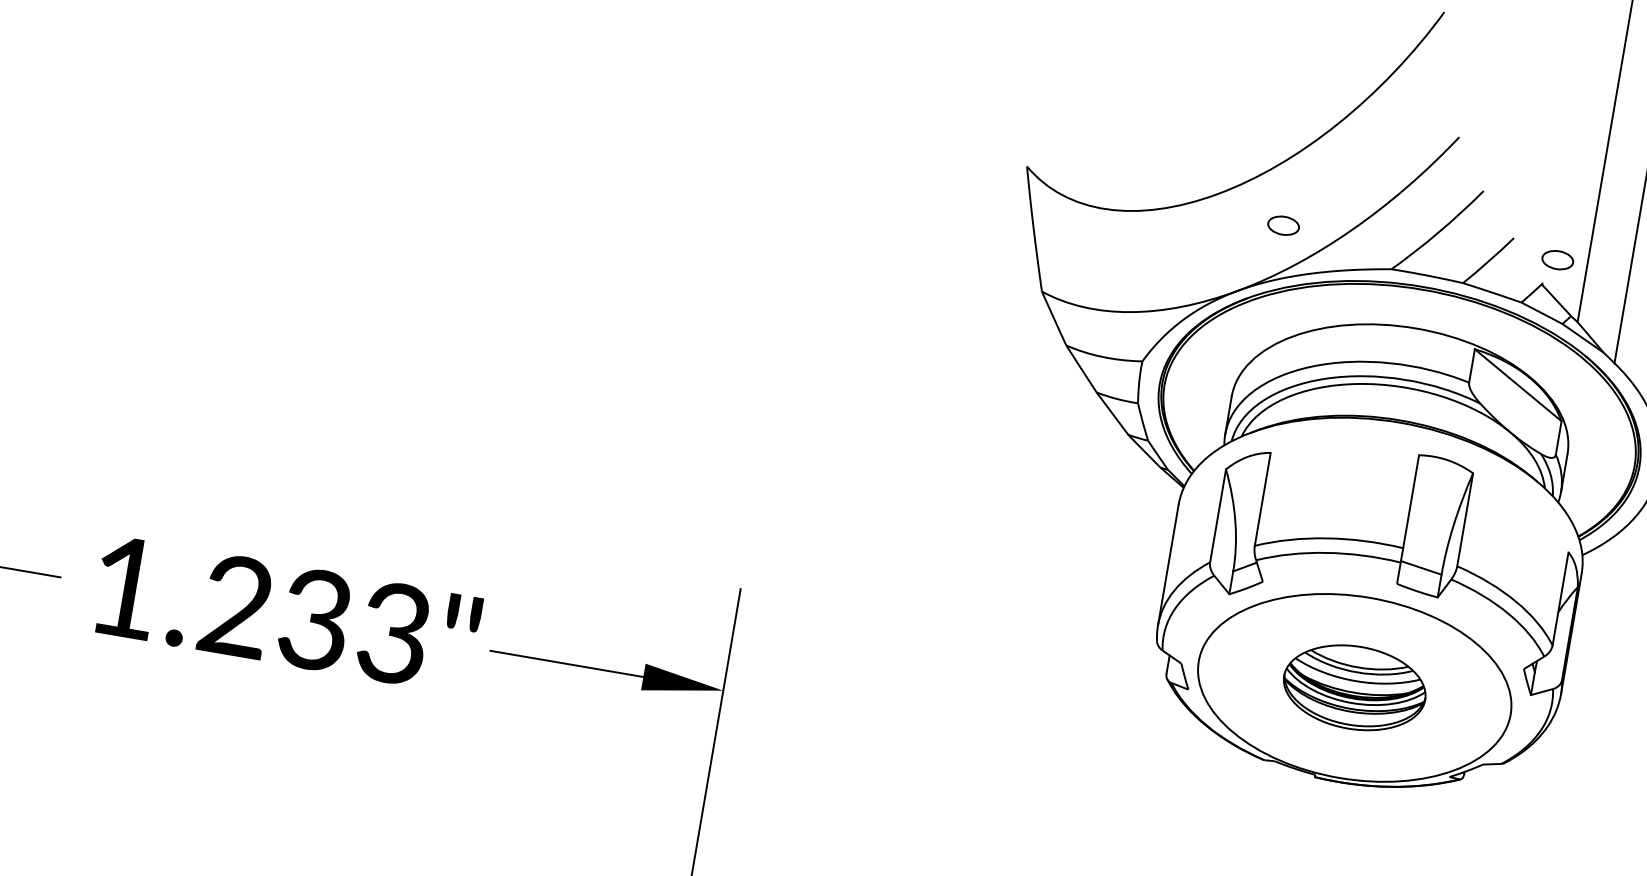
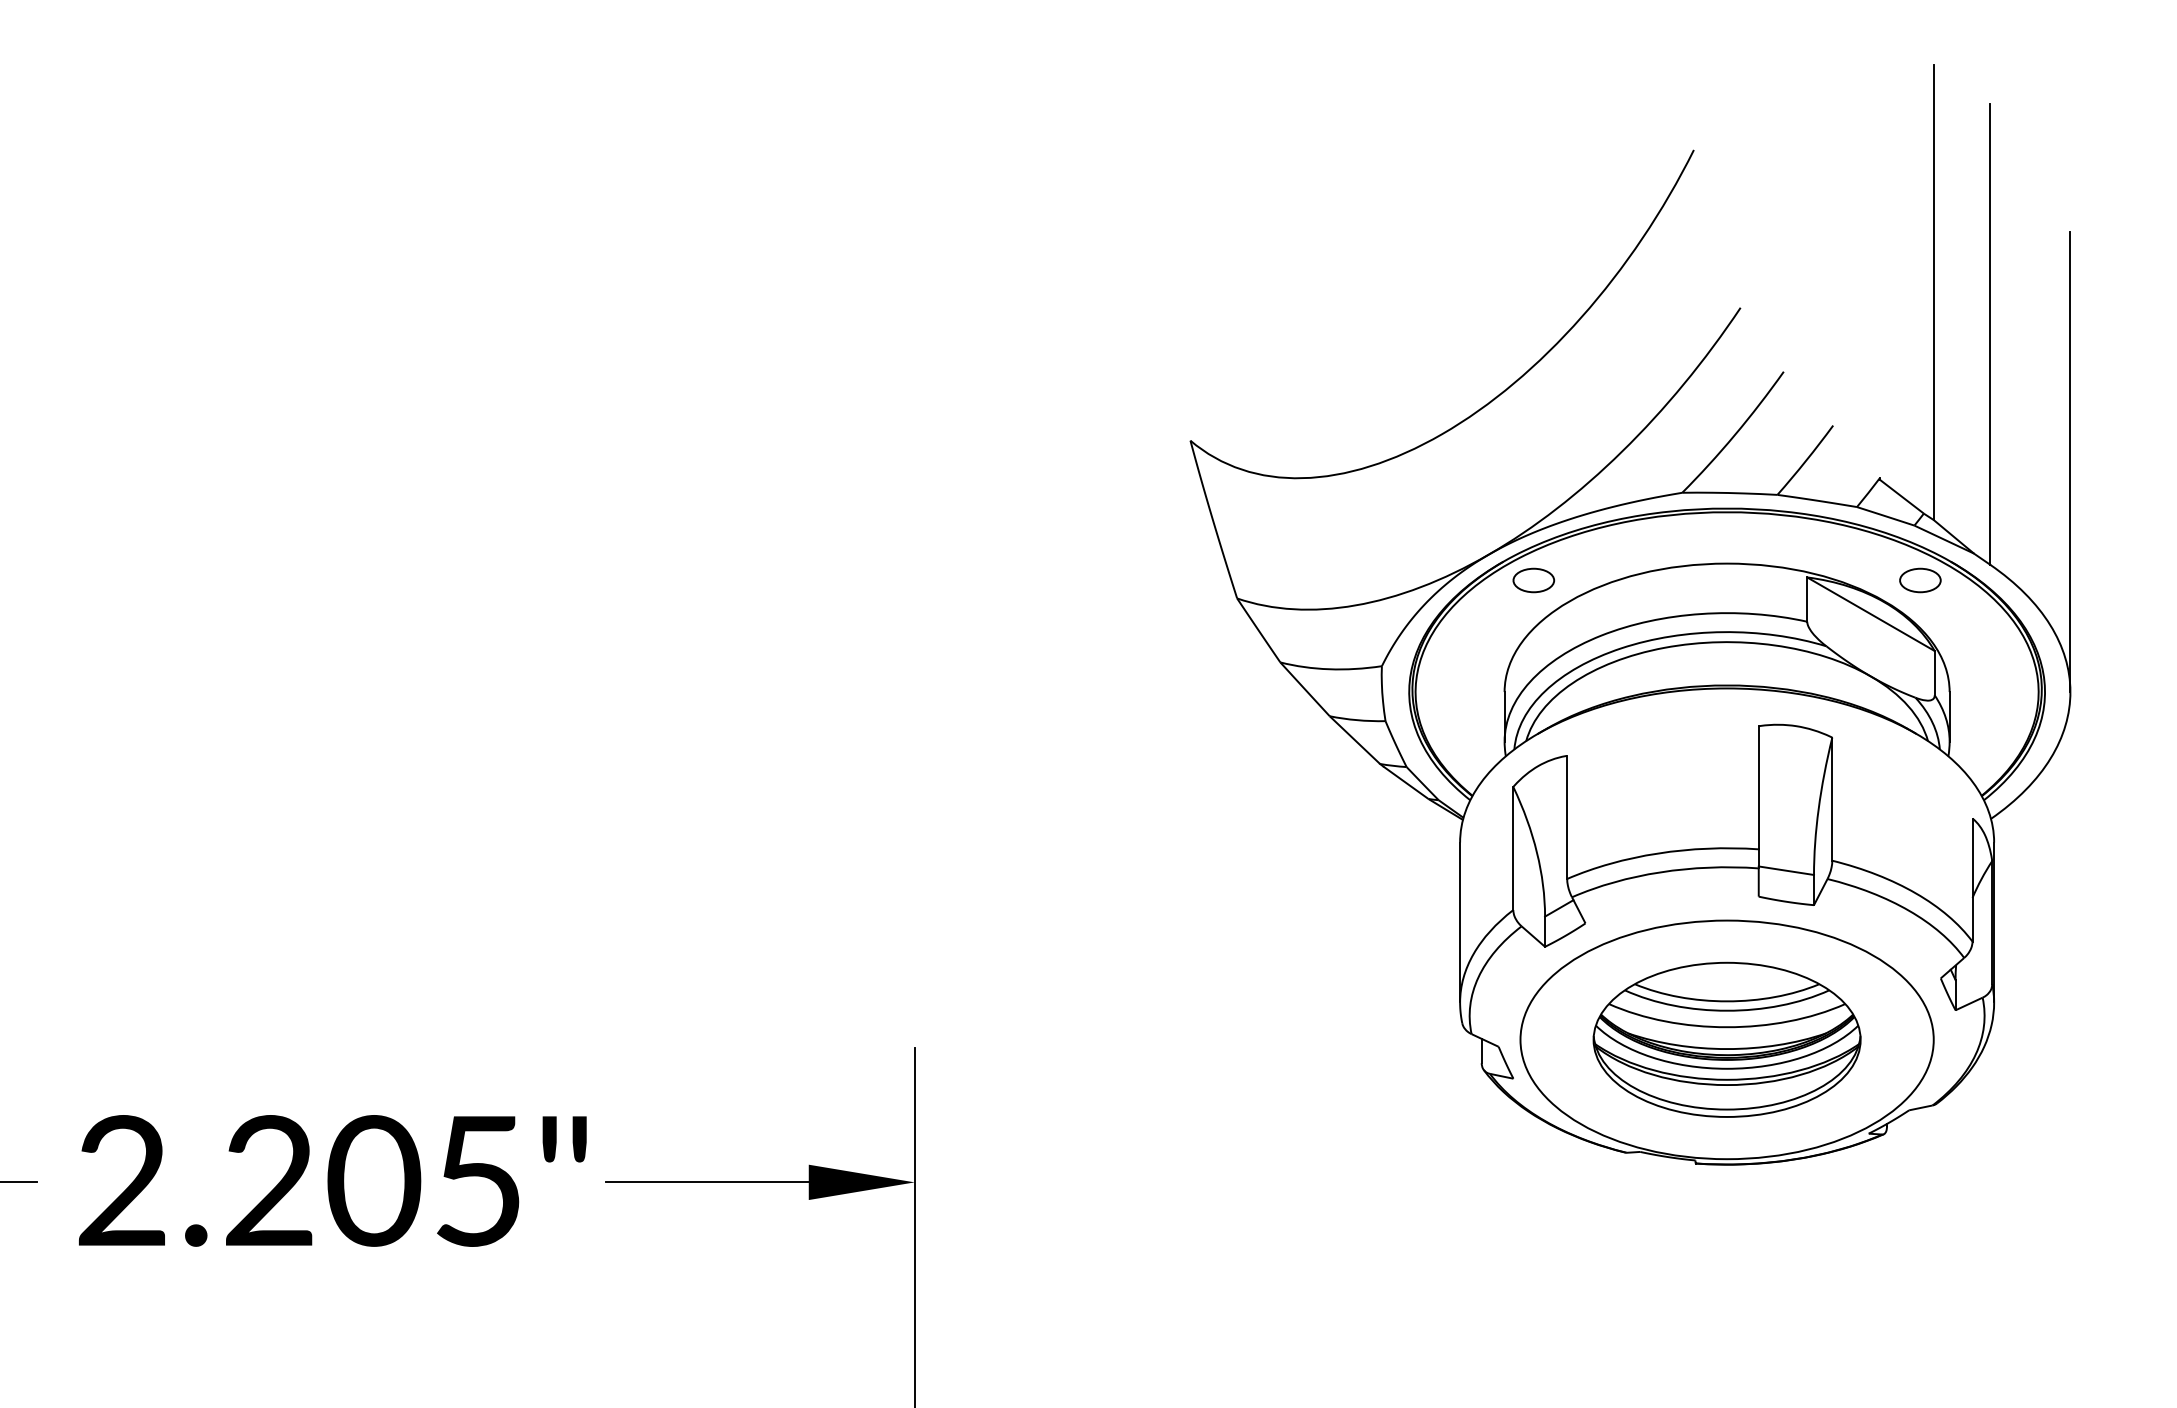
part: (1283, 225) -> (1533, 580), moved
part: (1557, 260) -> (1920, 580), moved
text: (259, 609) -> (299, 1180), 1.233" -> 2.205"
part: (1354, 687) -> (1726, 1039), size x1.43

